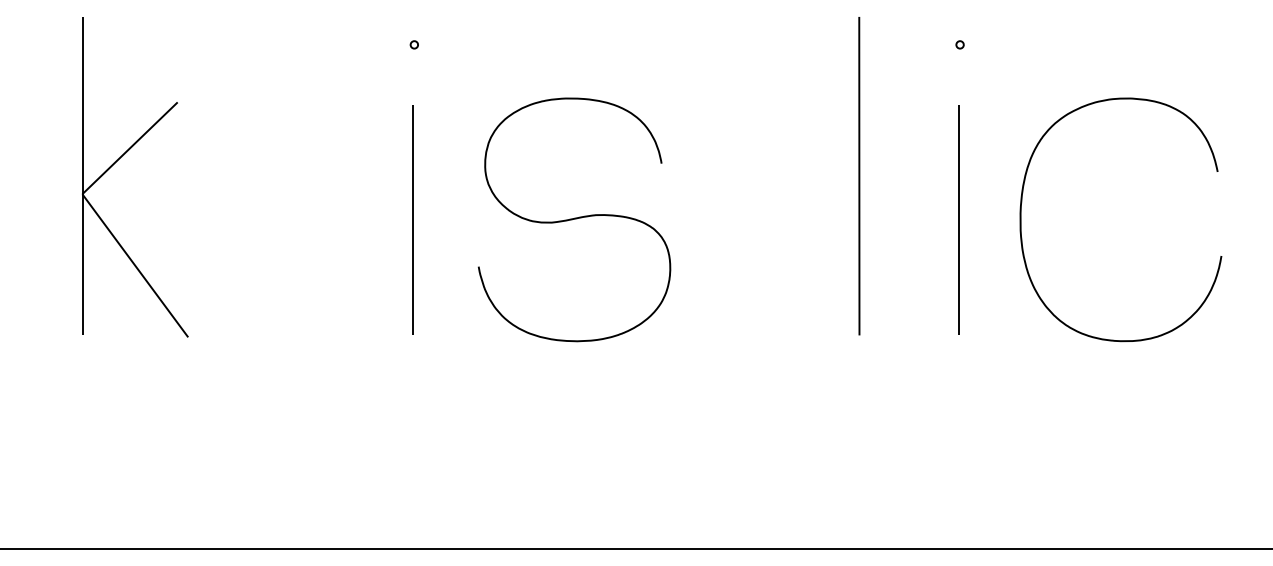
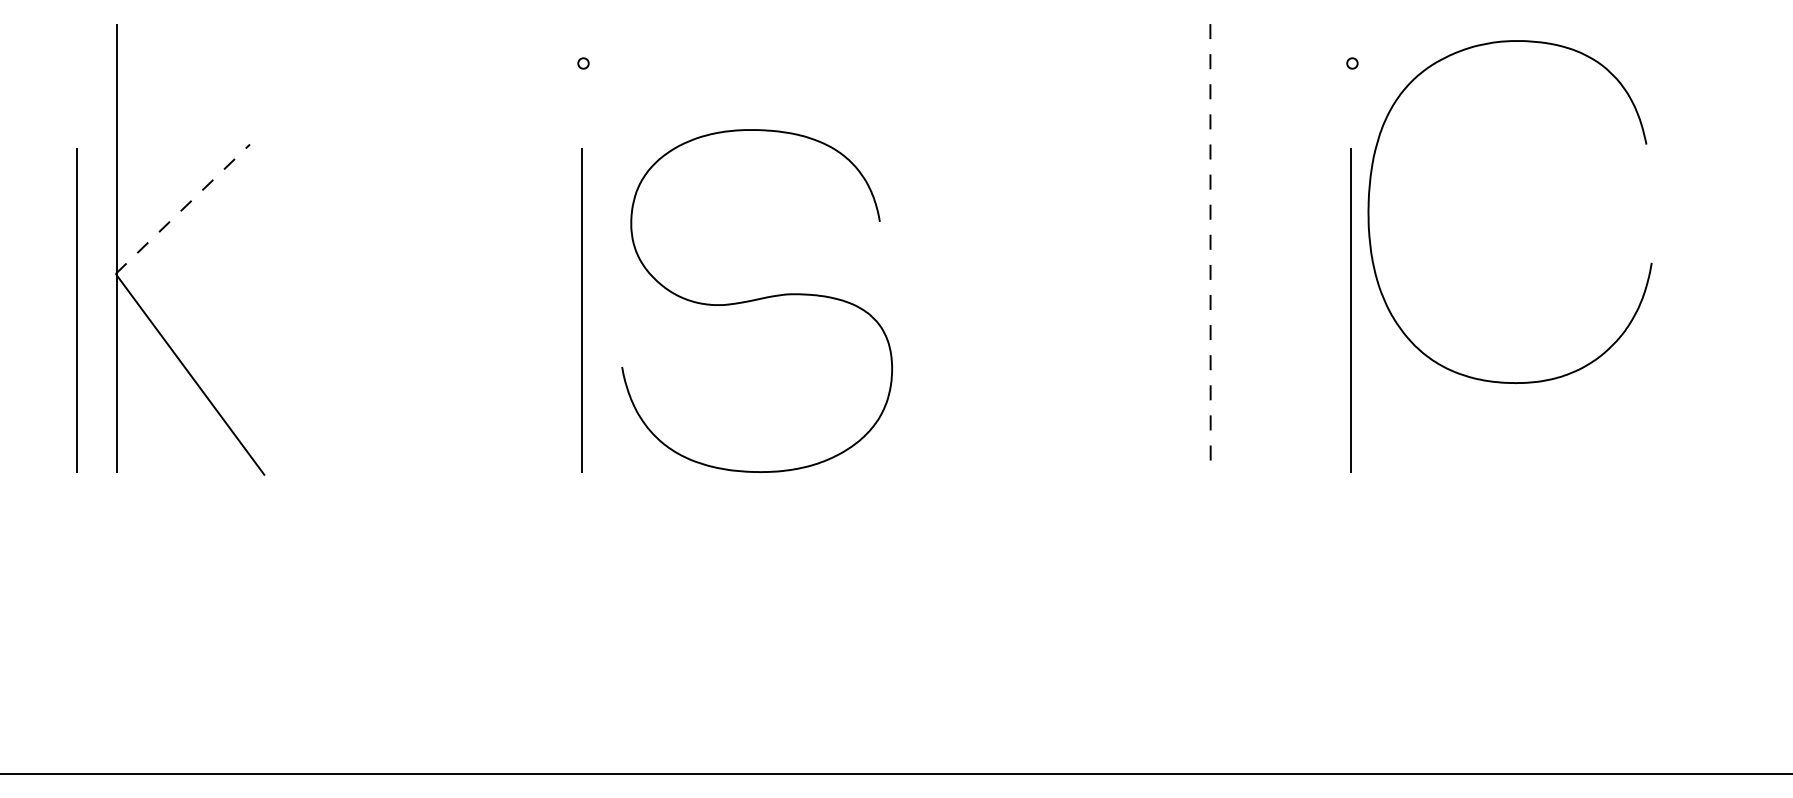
line: (130, 147) -> (183, 208), solid -> dashed
line: (859, 176) -> (1210, 248), solid -> dashed
curve: (574, 219) -> (756, 300), moved
curve: (1021, 219) -> (1369, 211), moved
line: (54, 220) -> (76, 310), added

